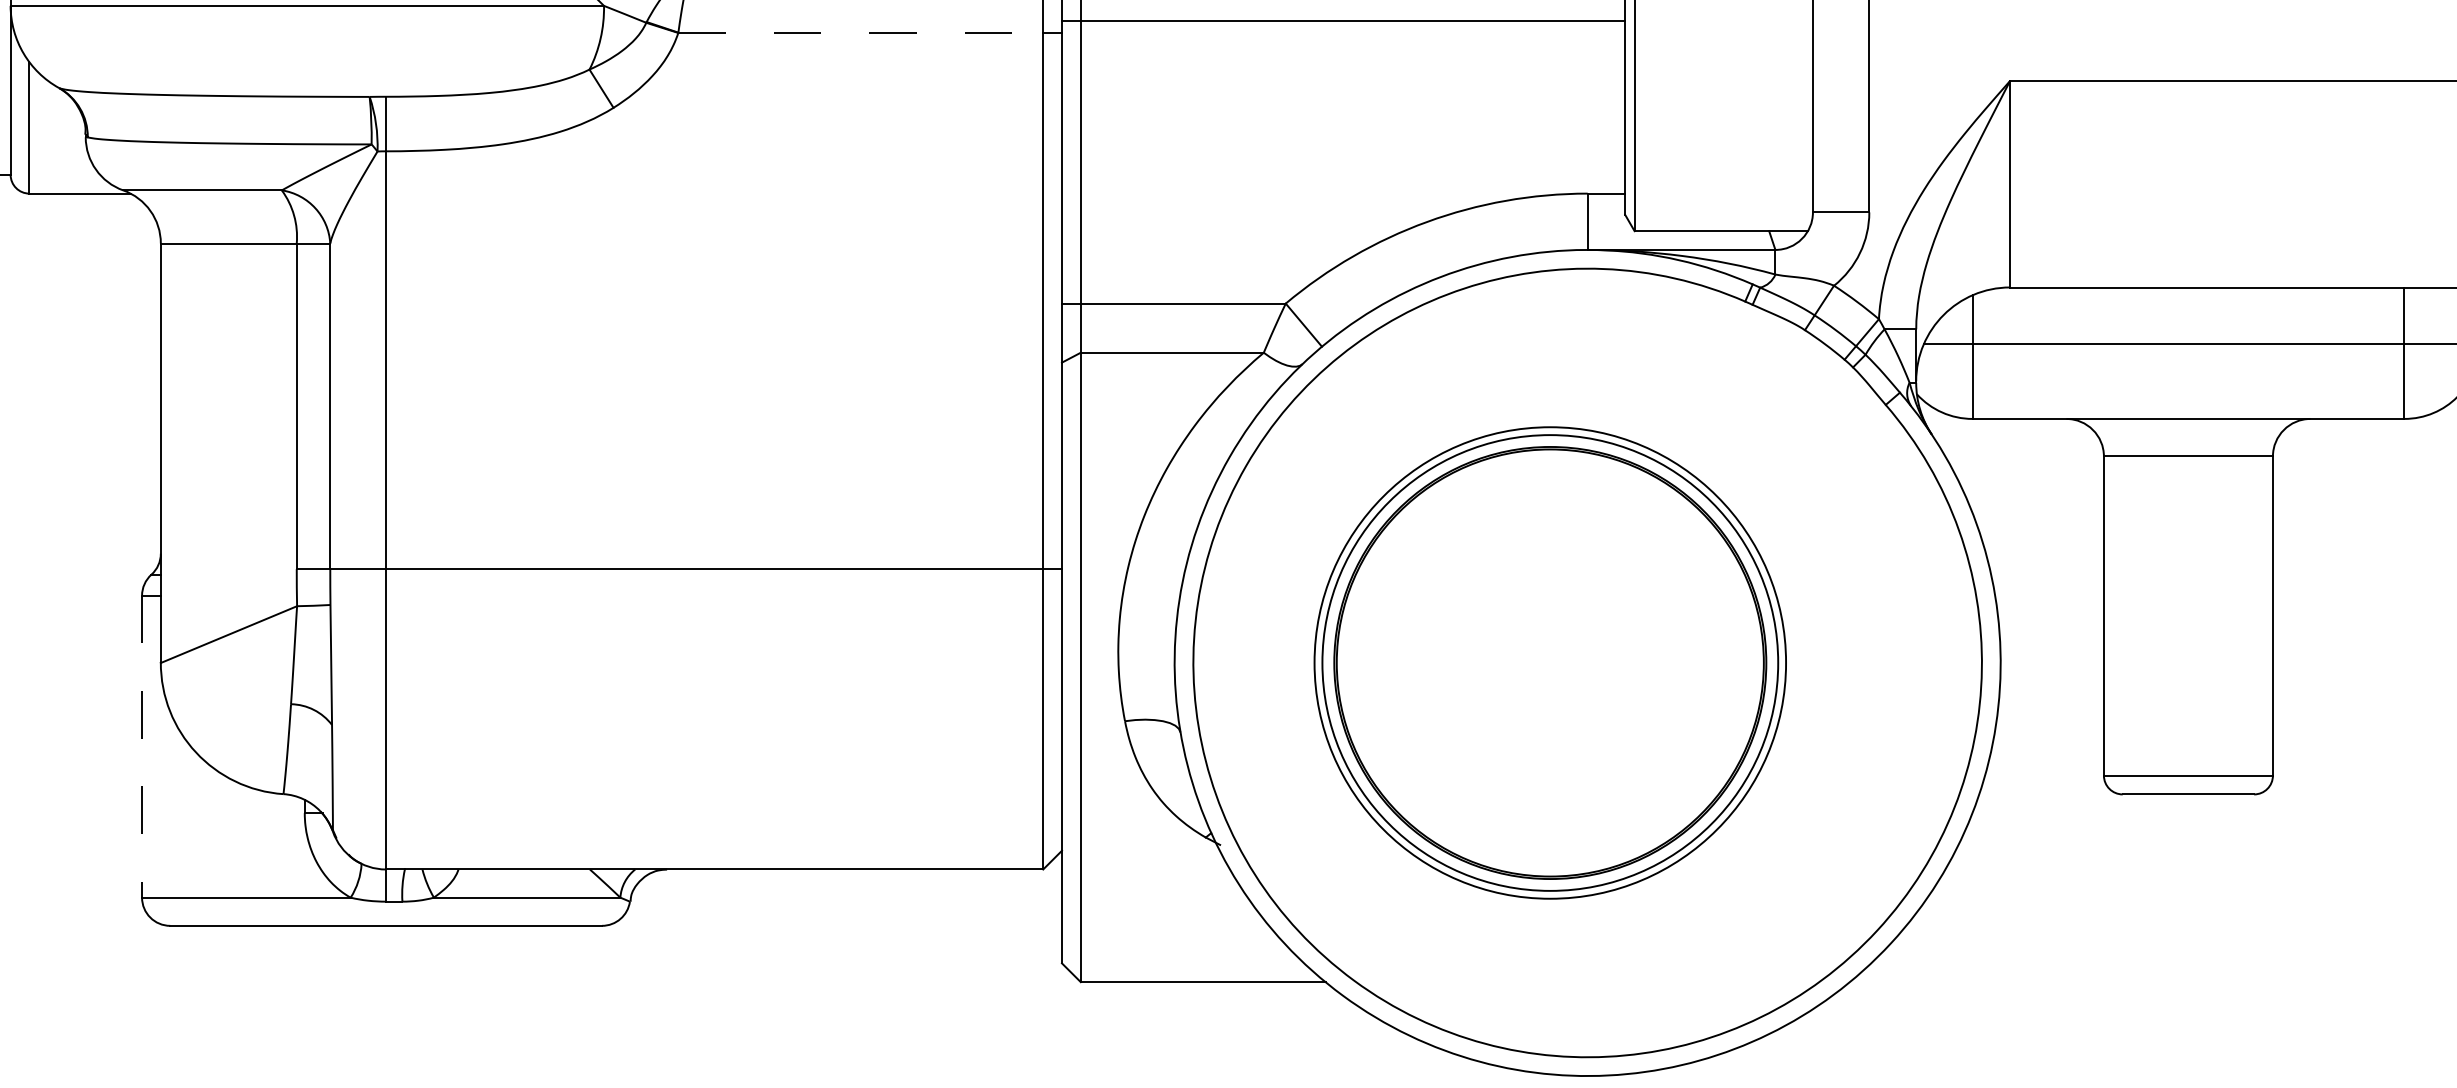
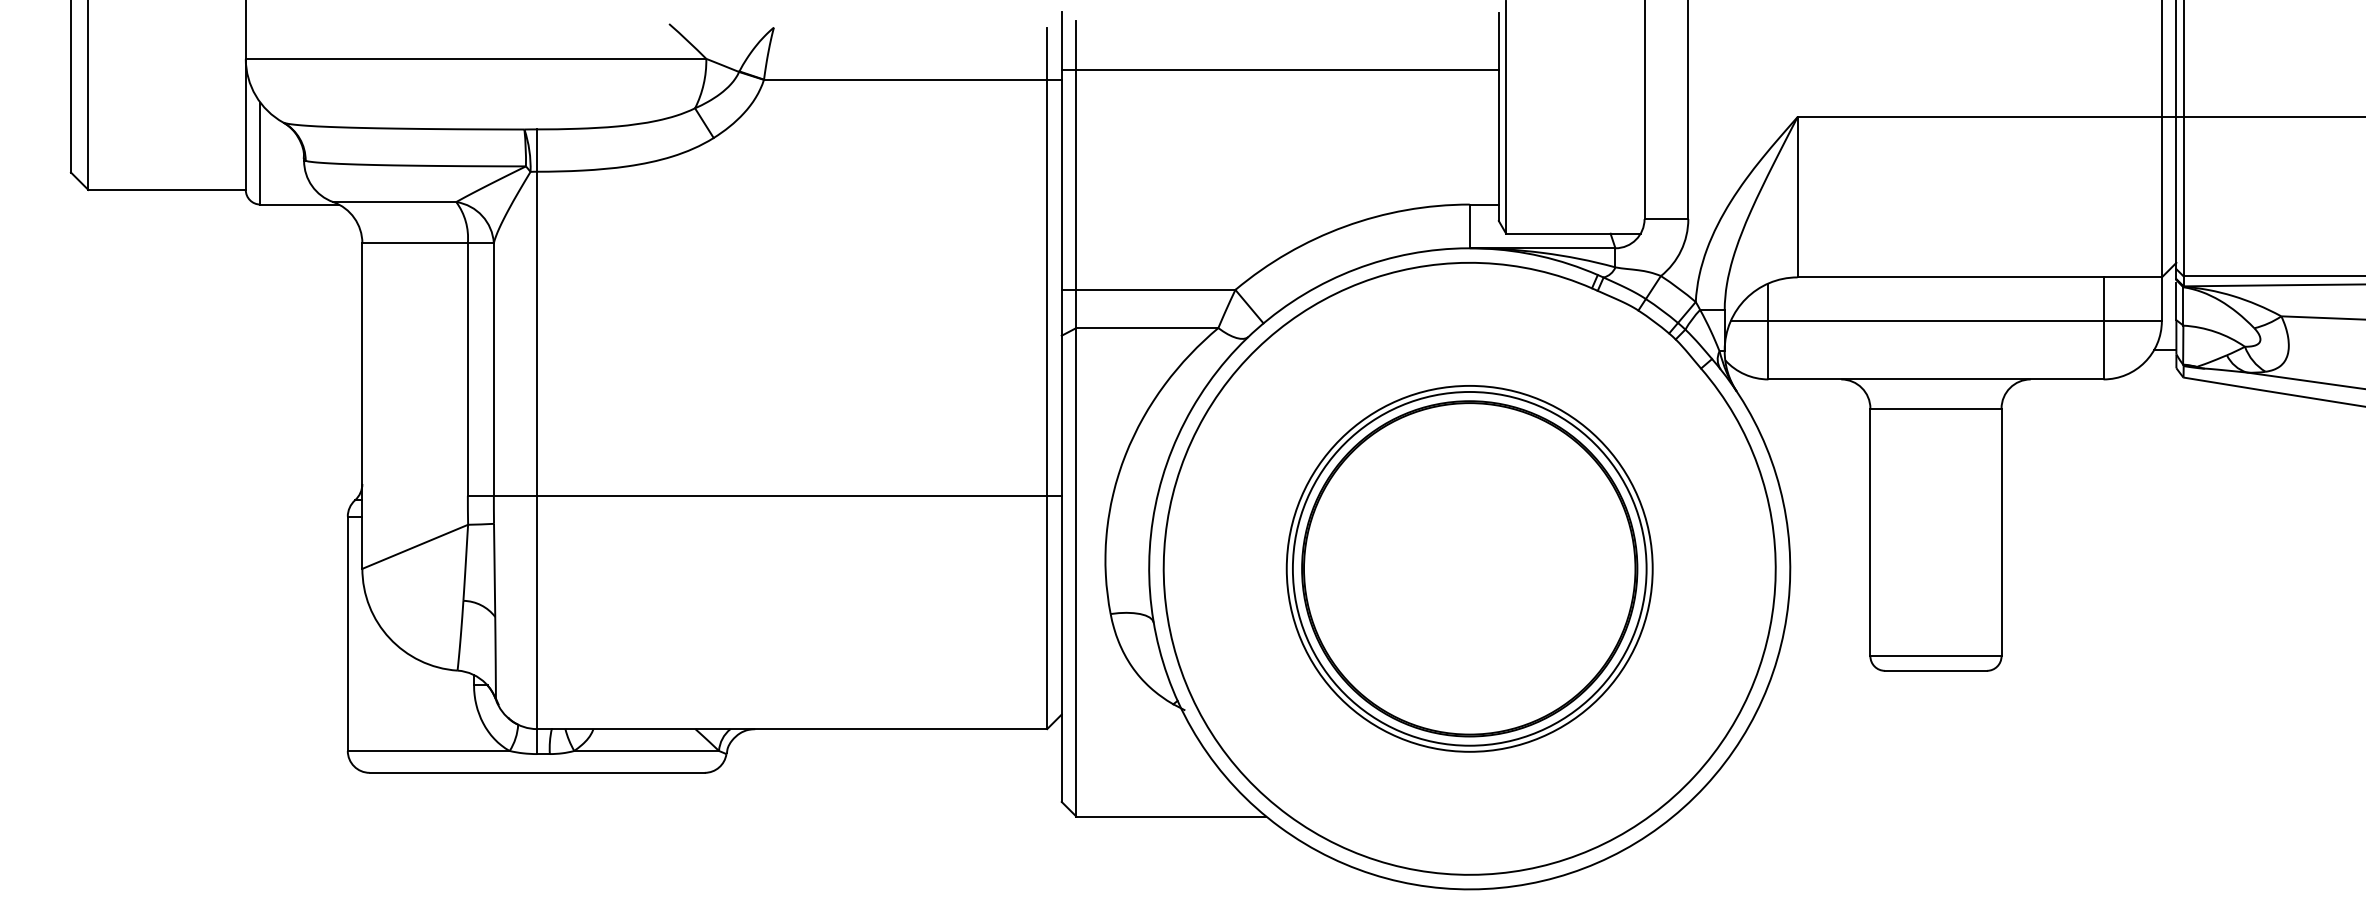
line: (860, 32) -> (905, 79), dashed -> solid
part: (1550, 662) -> (1469, 568), moved
line: (141, 747) -> (347, 634), dashed -> solid

